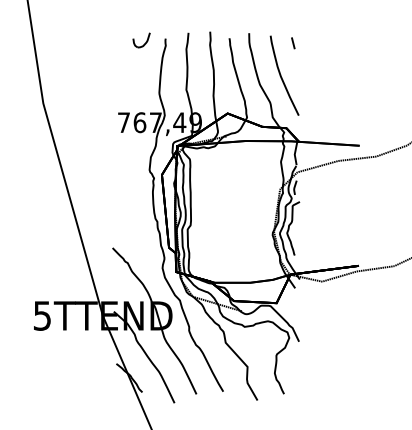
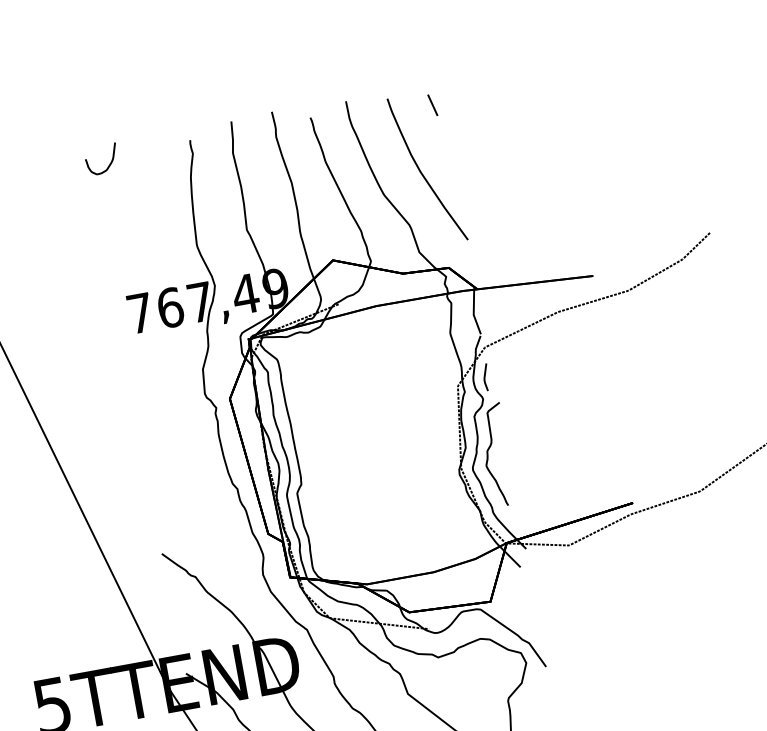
part: (141, 40) -> (101, 159), moved

